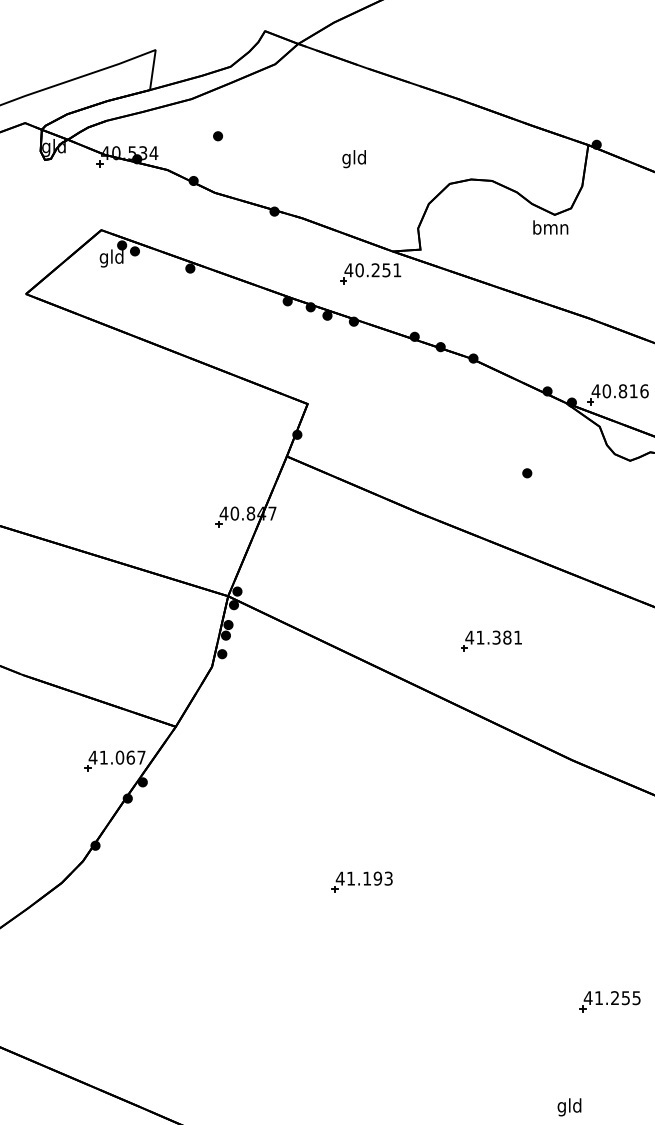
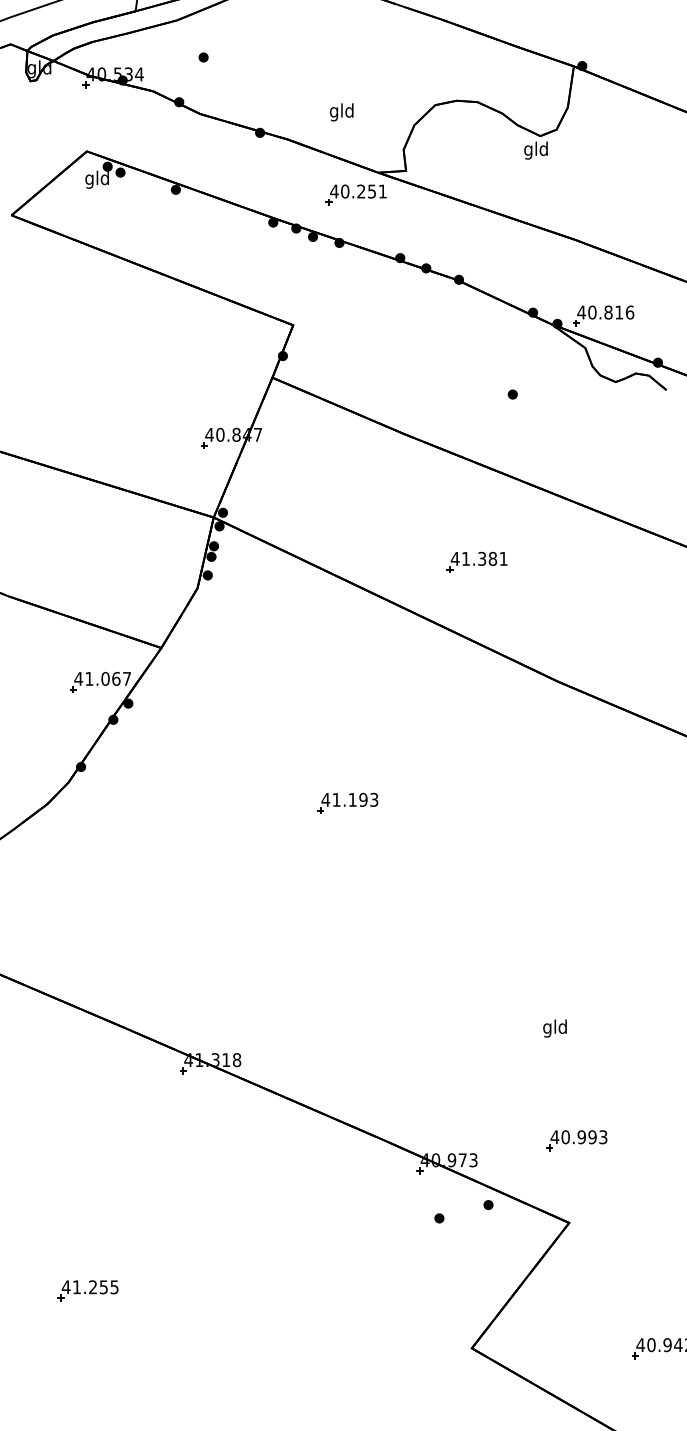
text: (353, 159) -> (341, 112), moved
text: (549, 229) -> (535, 150), bmn -> gld
part: (609, 1001) -> (595, 922), removed

